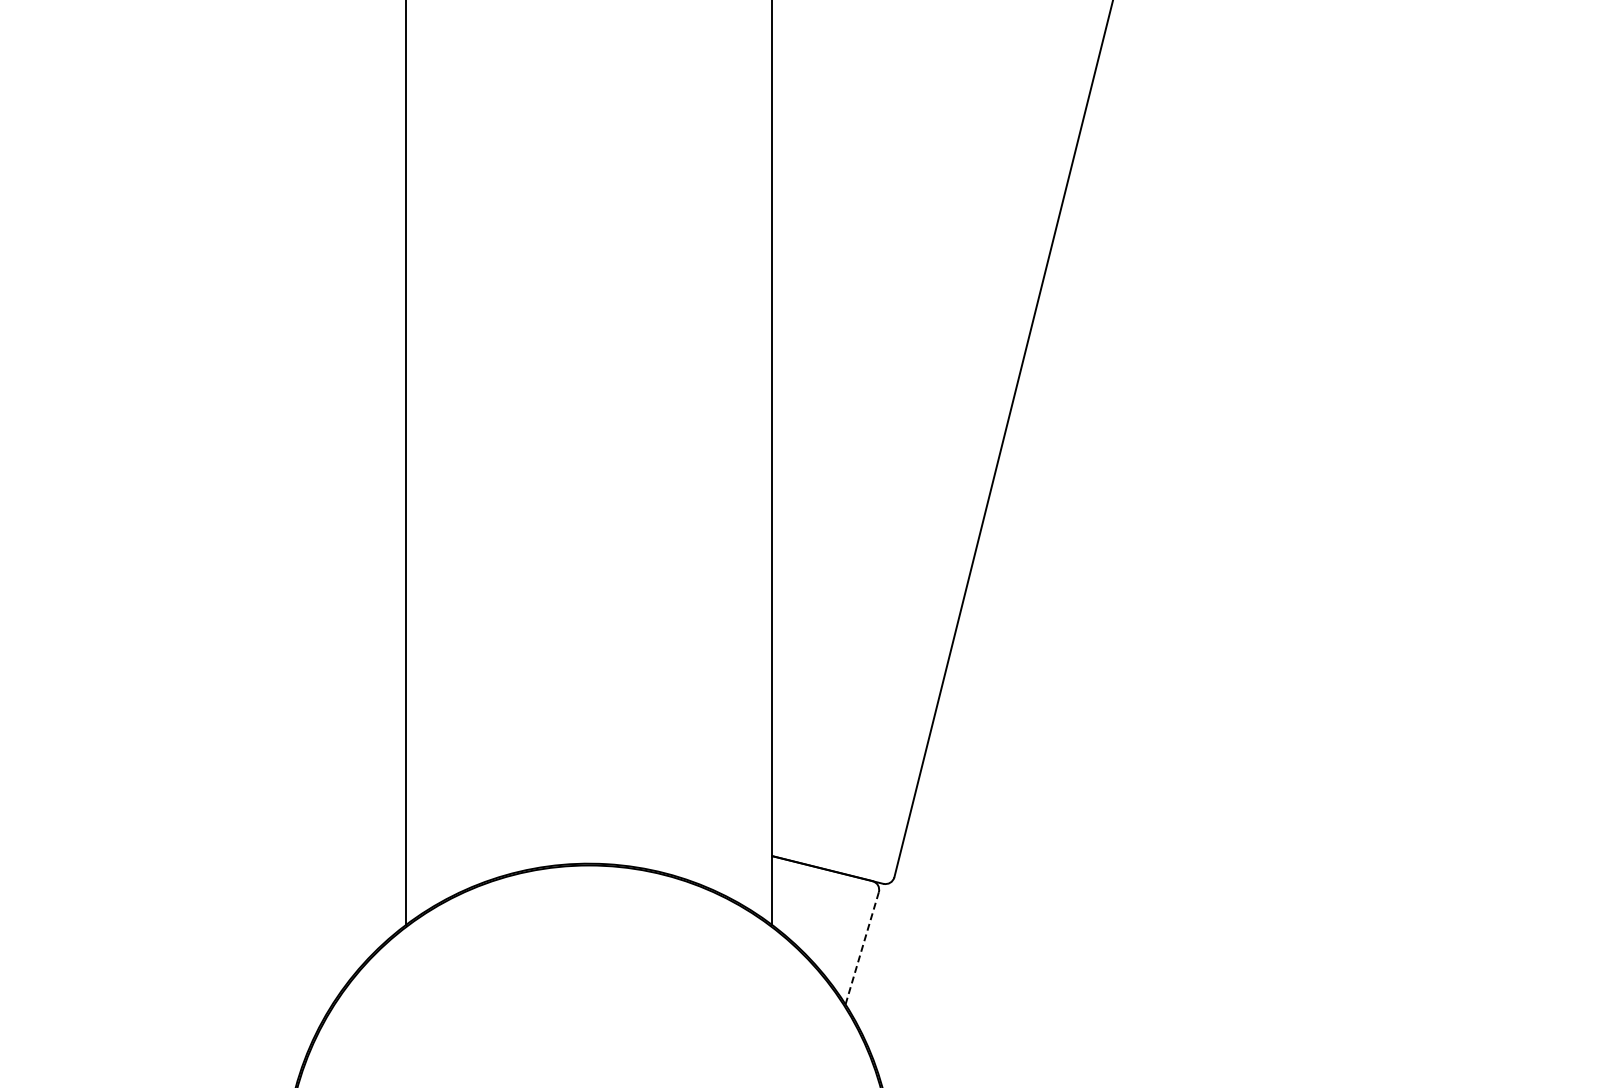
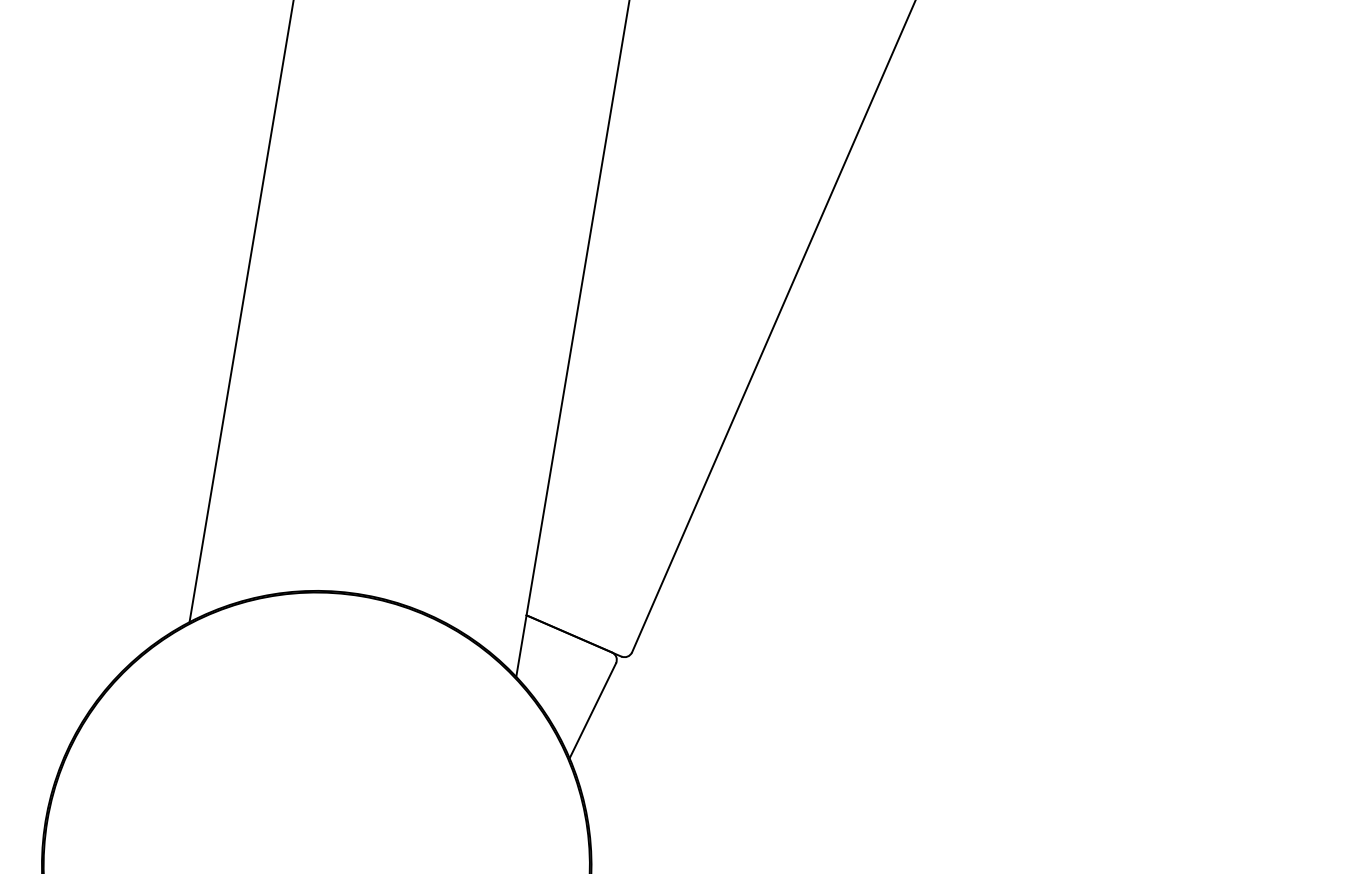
line: (862, 947) -> (593, 710), dashed -> solid

